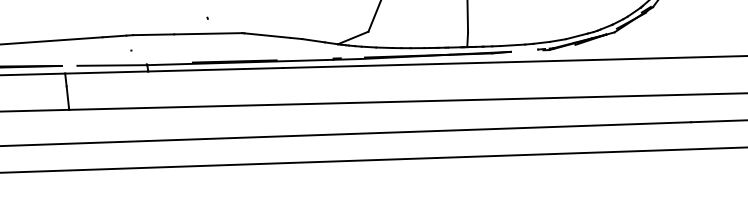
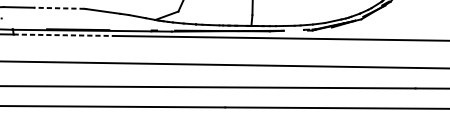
line: (207, 33) -> (58, 8), solid -> dashed
line: (215, 69) -> (63, 35), solid -> dashed

